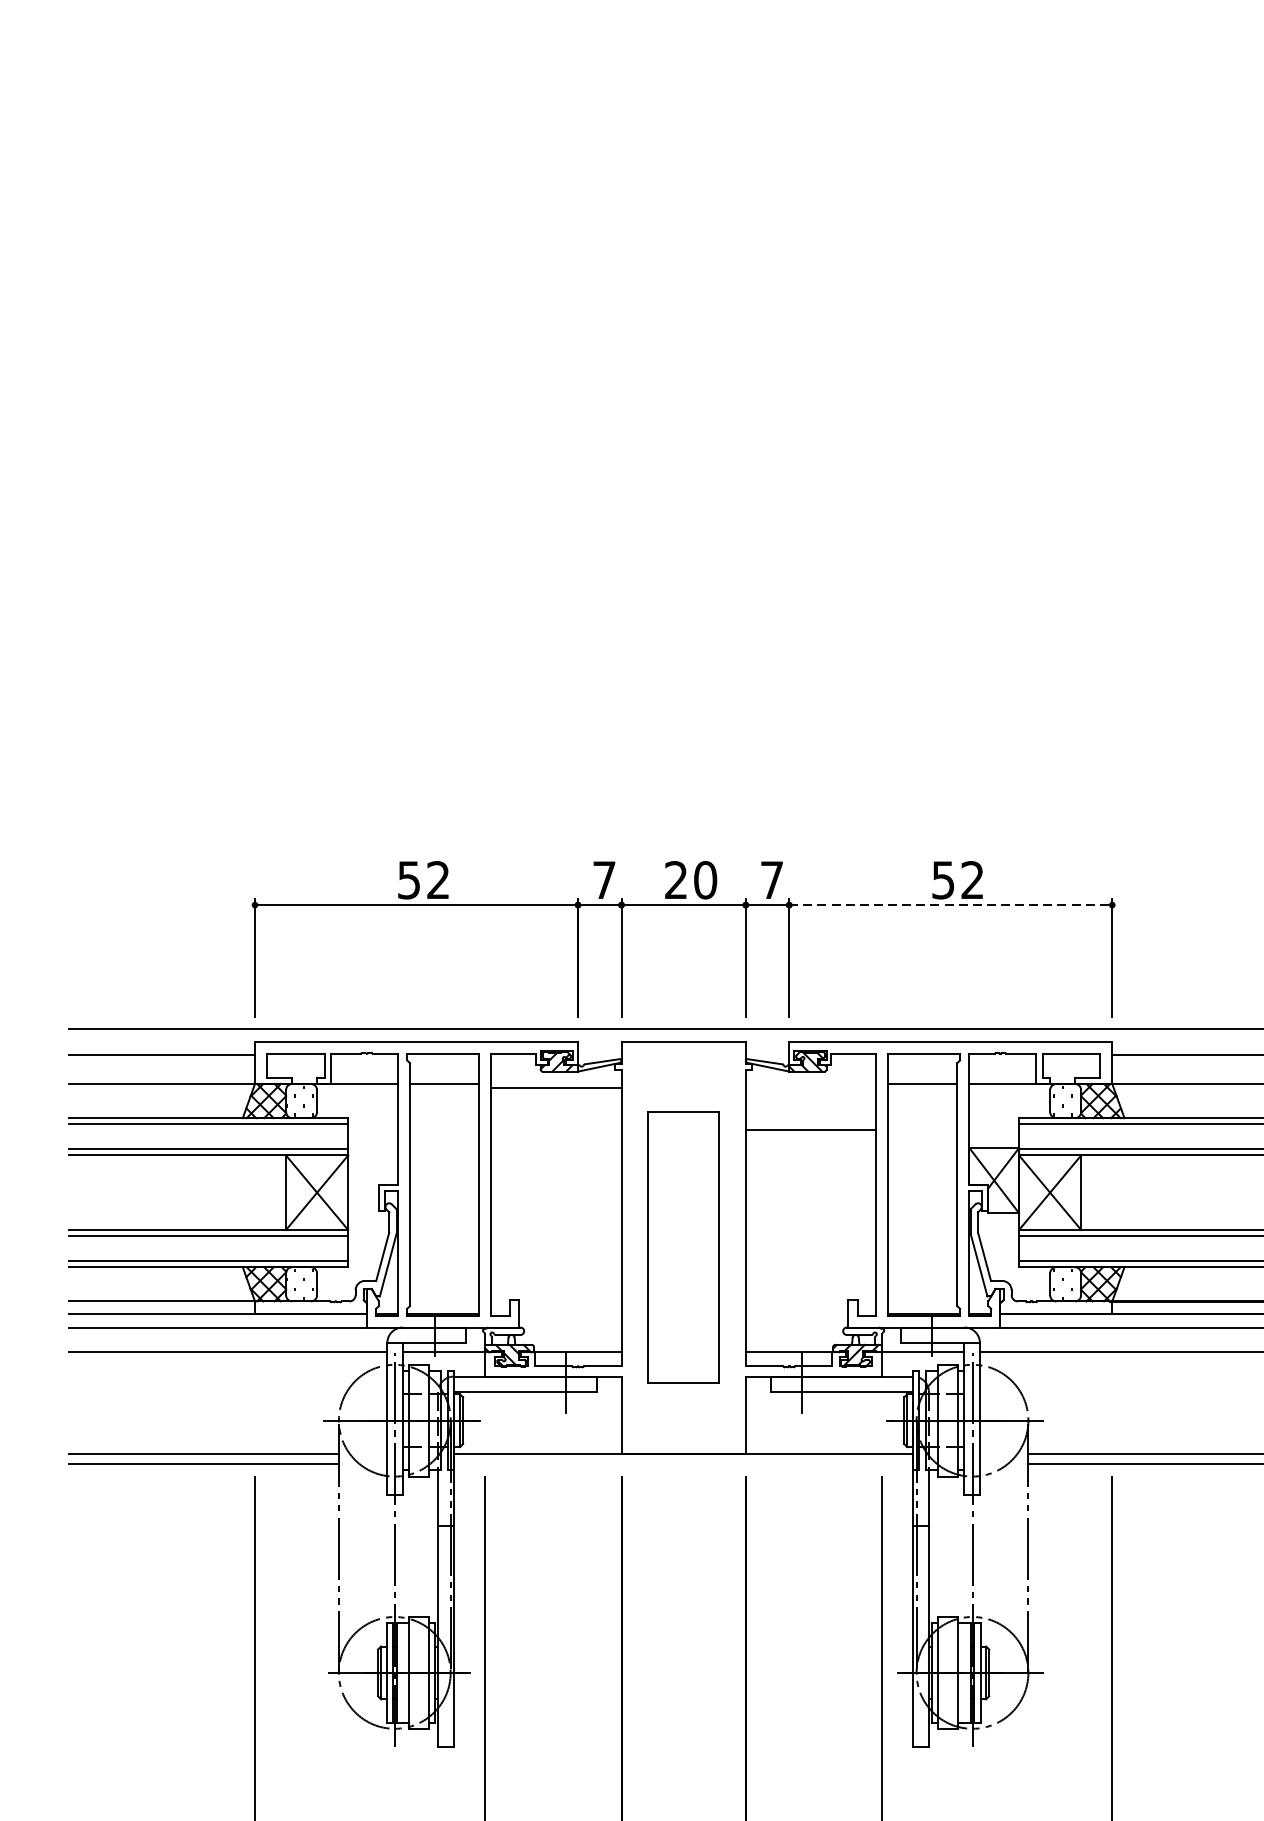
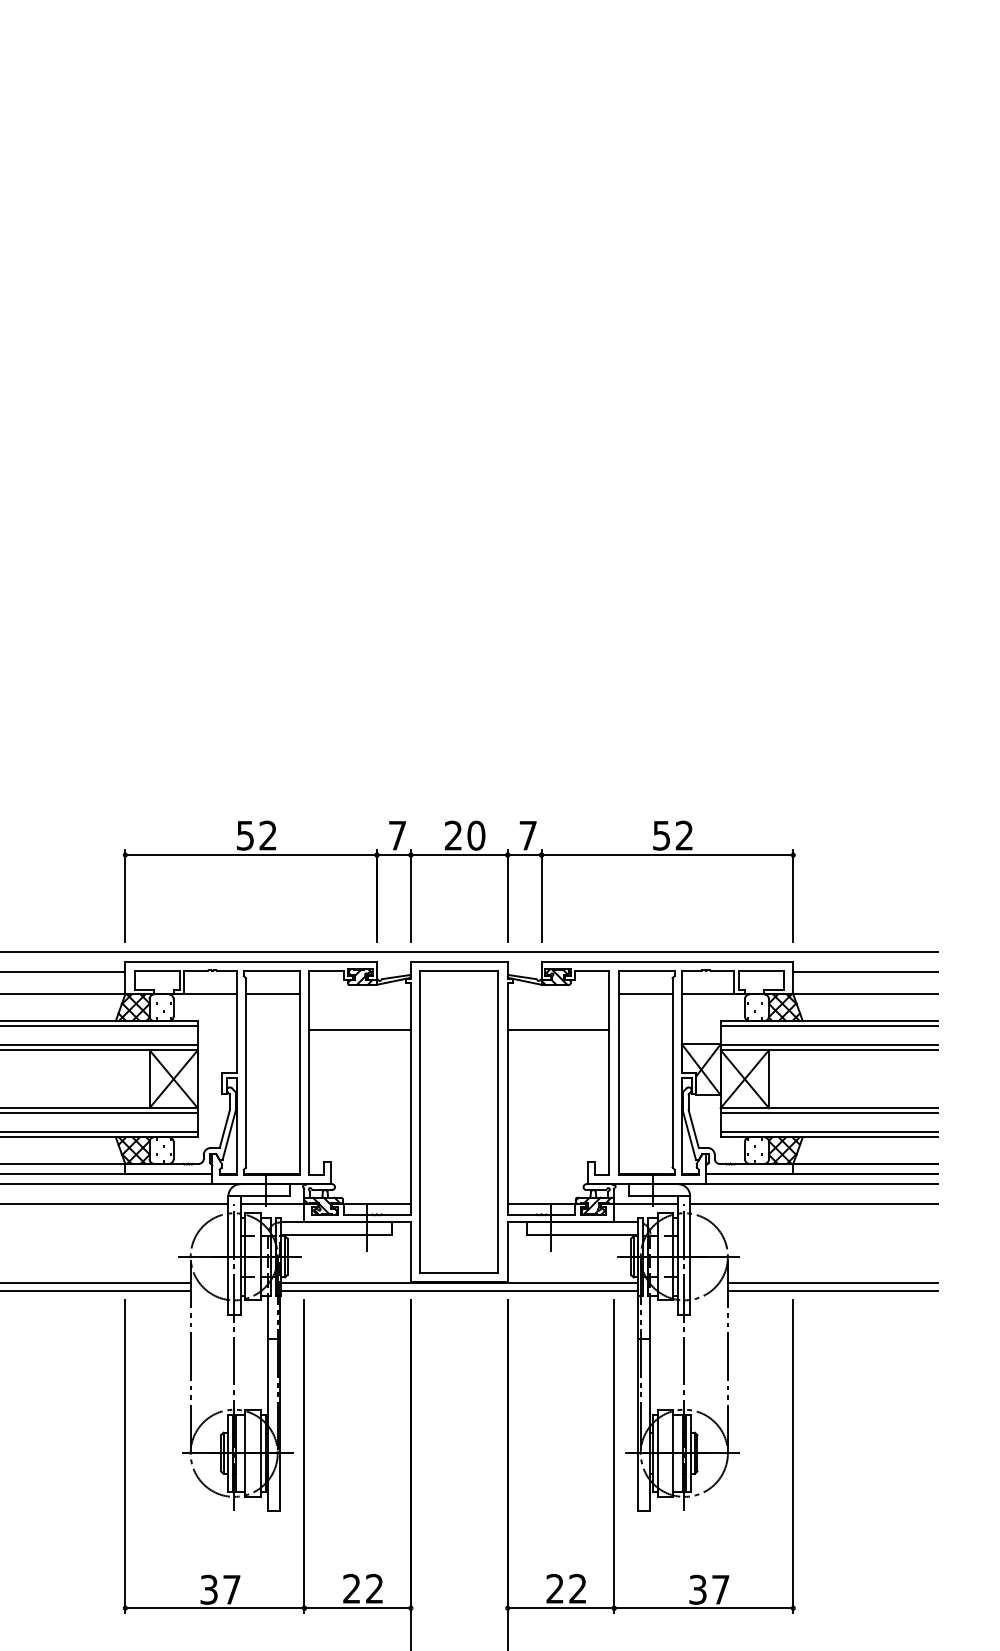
line: (950, 905) -> (667, 855), dashed -> solid
line: (555, 1087) -> (359, 1030), moved
part: (682, 1247) -> (458, 1121), size x1.43
line: (682, 1463) -> (458, 1290), added

